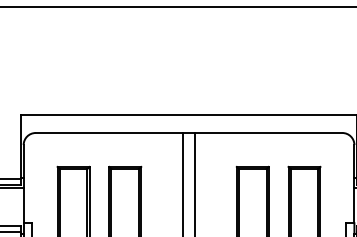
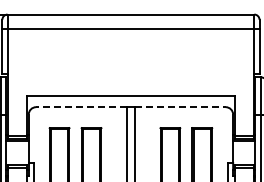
line: (109, 133) -> (81, 107), solid -> dashed
line: (269, 133) -> (180, 107), solid -> dashed

